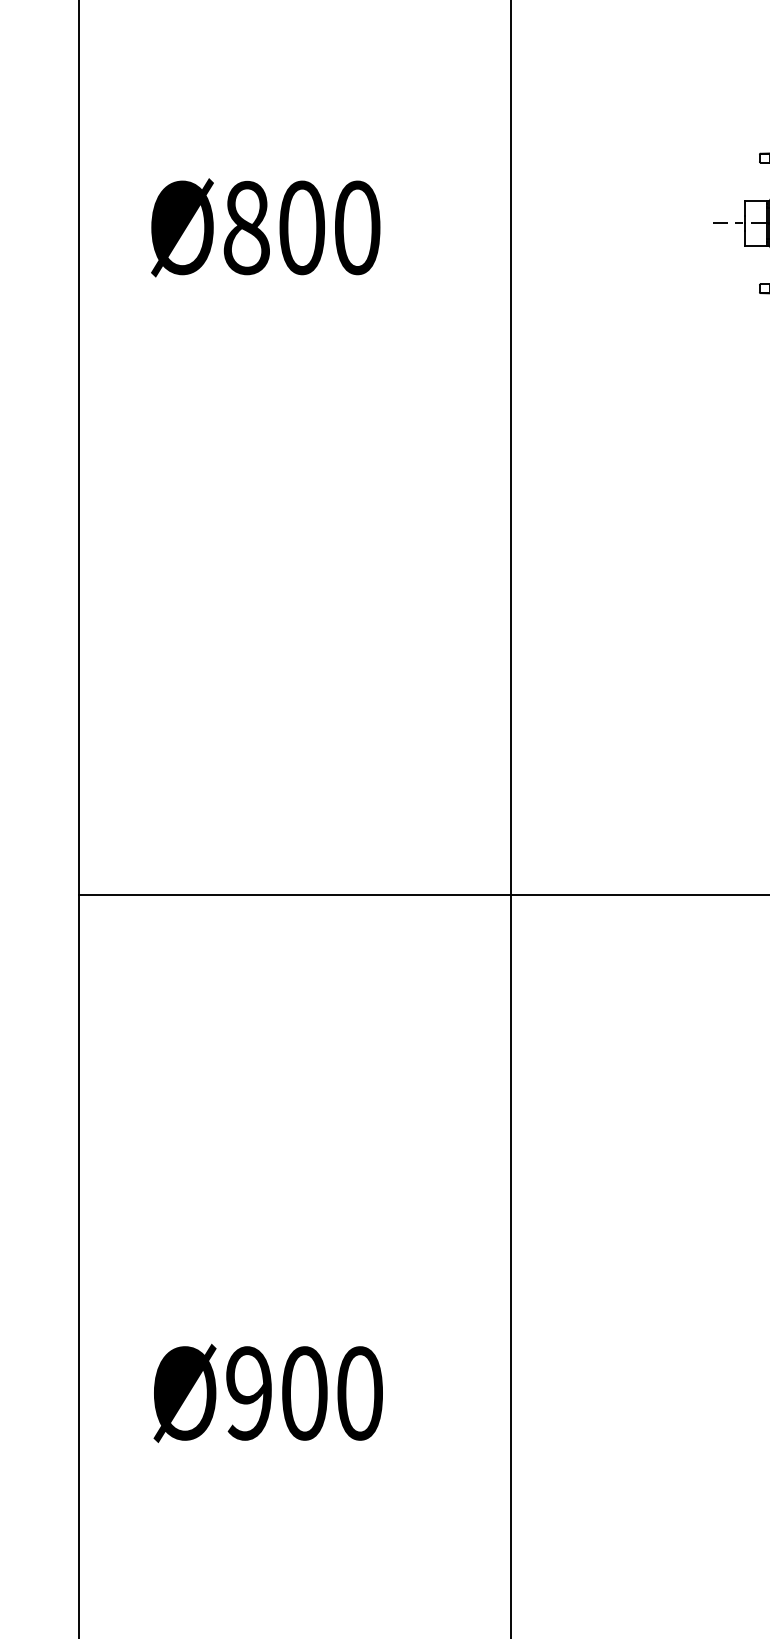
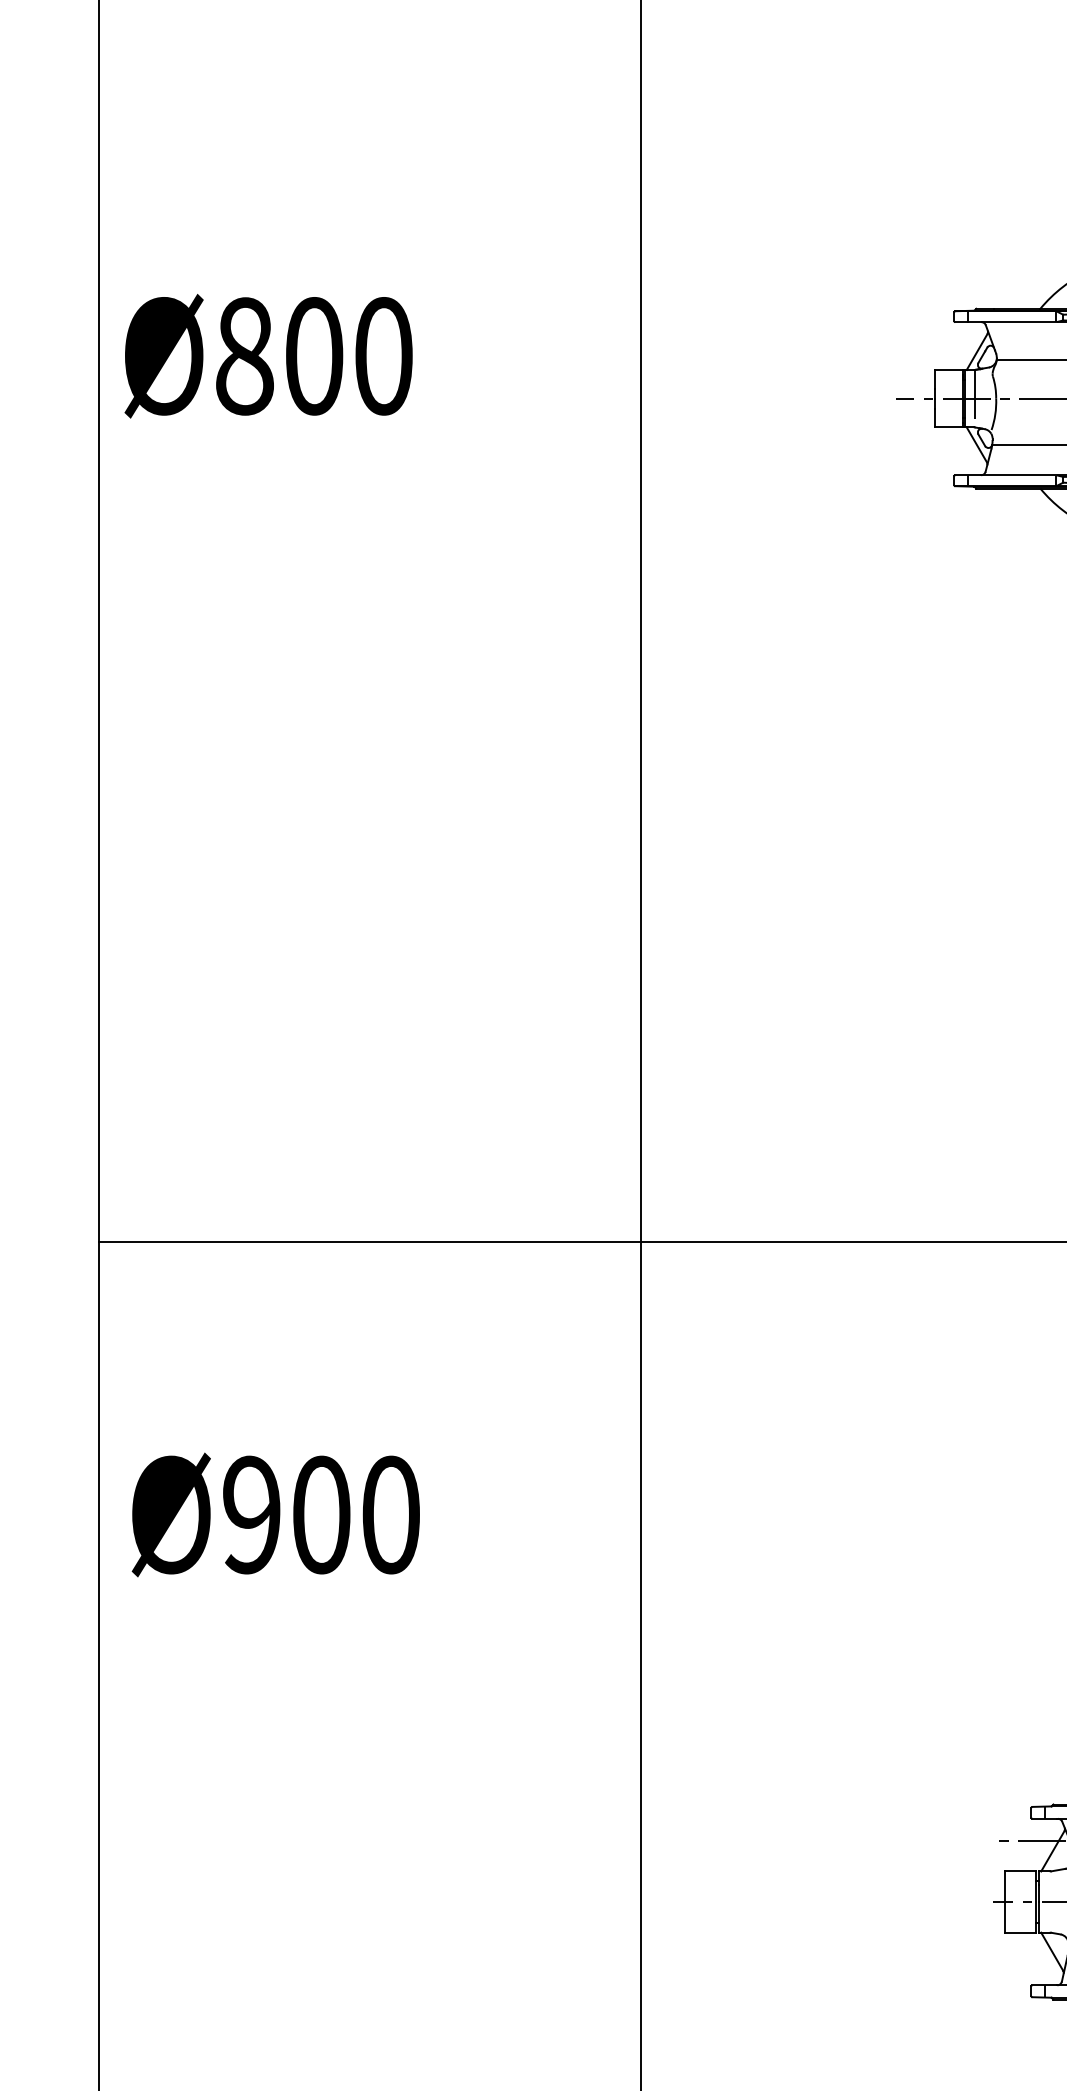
text: (265, 228) -> (268, 356), moved
text: (267, 1393) -> (275, 1514), moved

